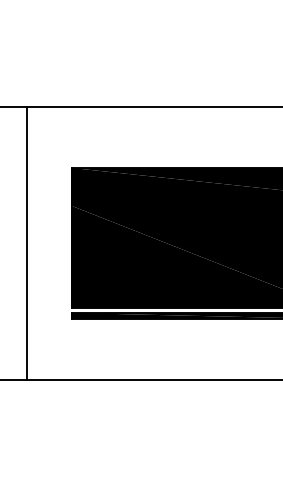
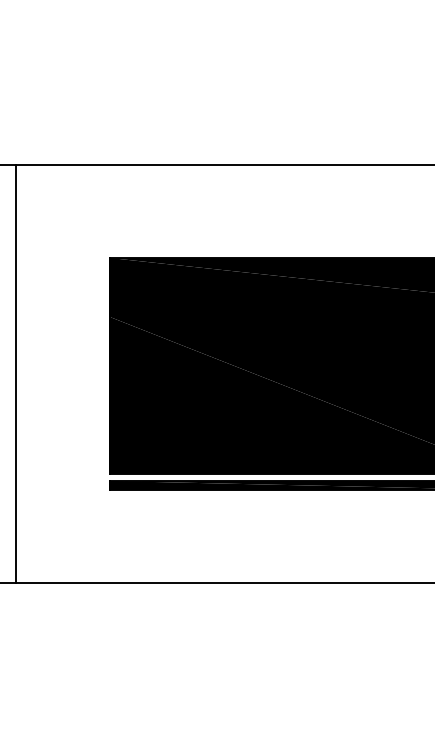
line: (27, 243) -> (16, 374), moved

